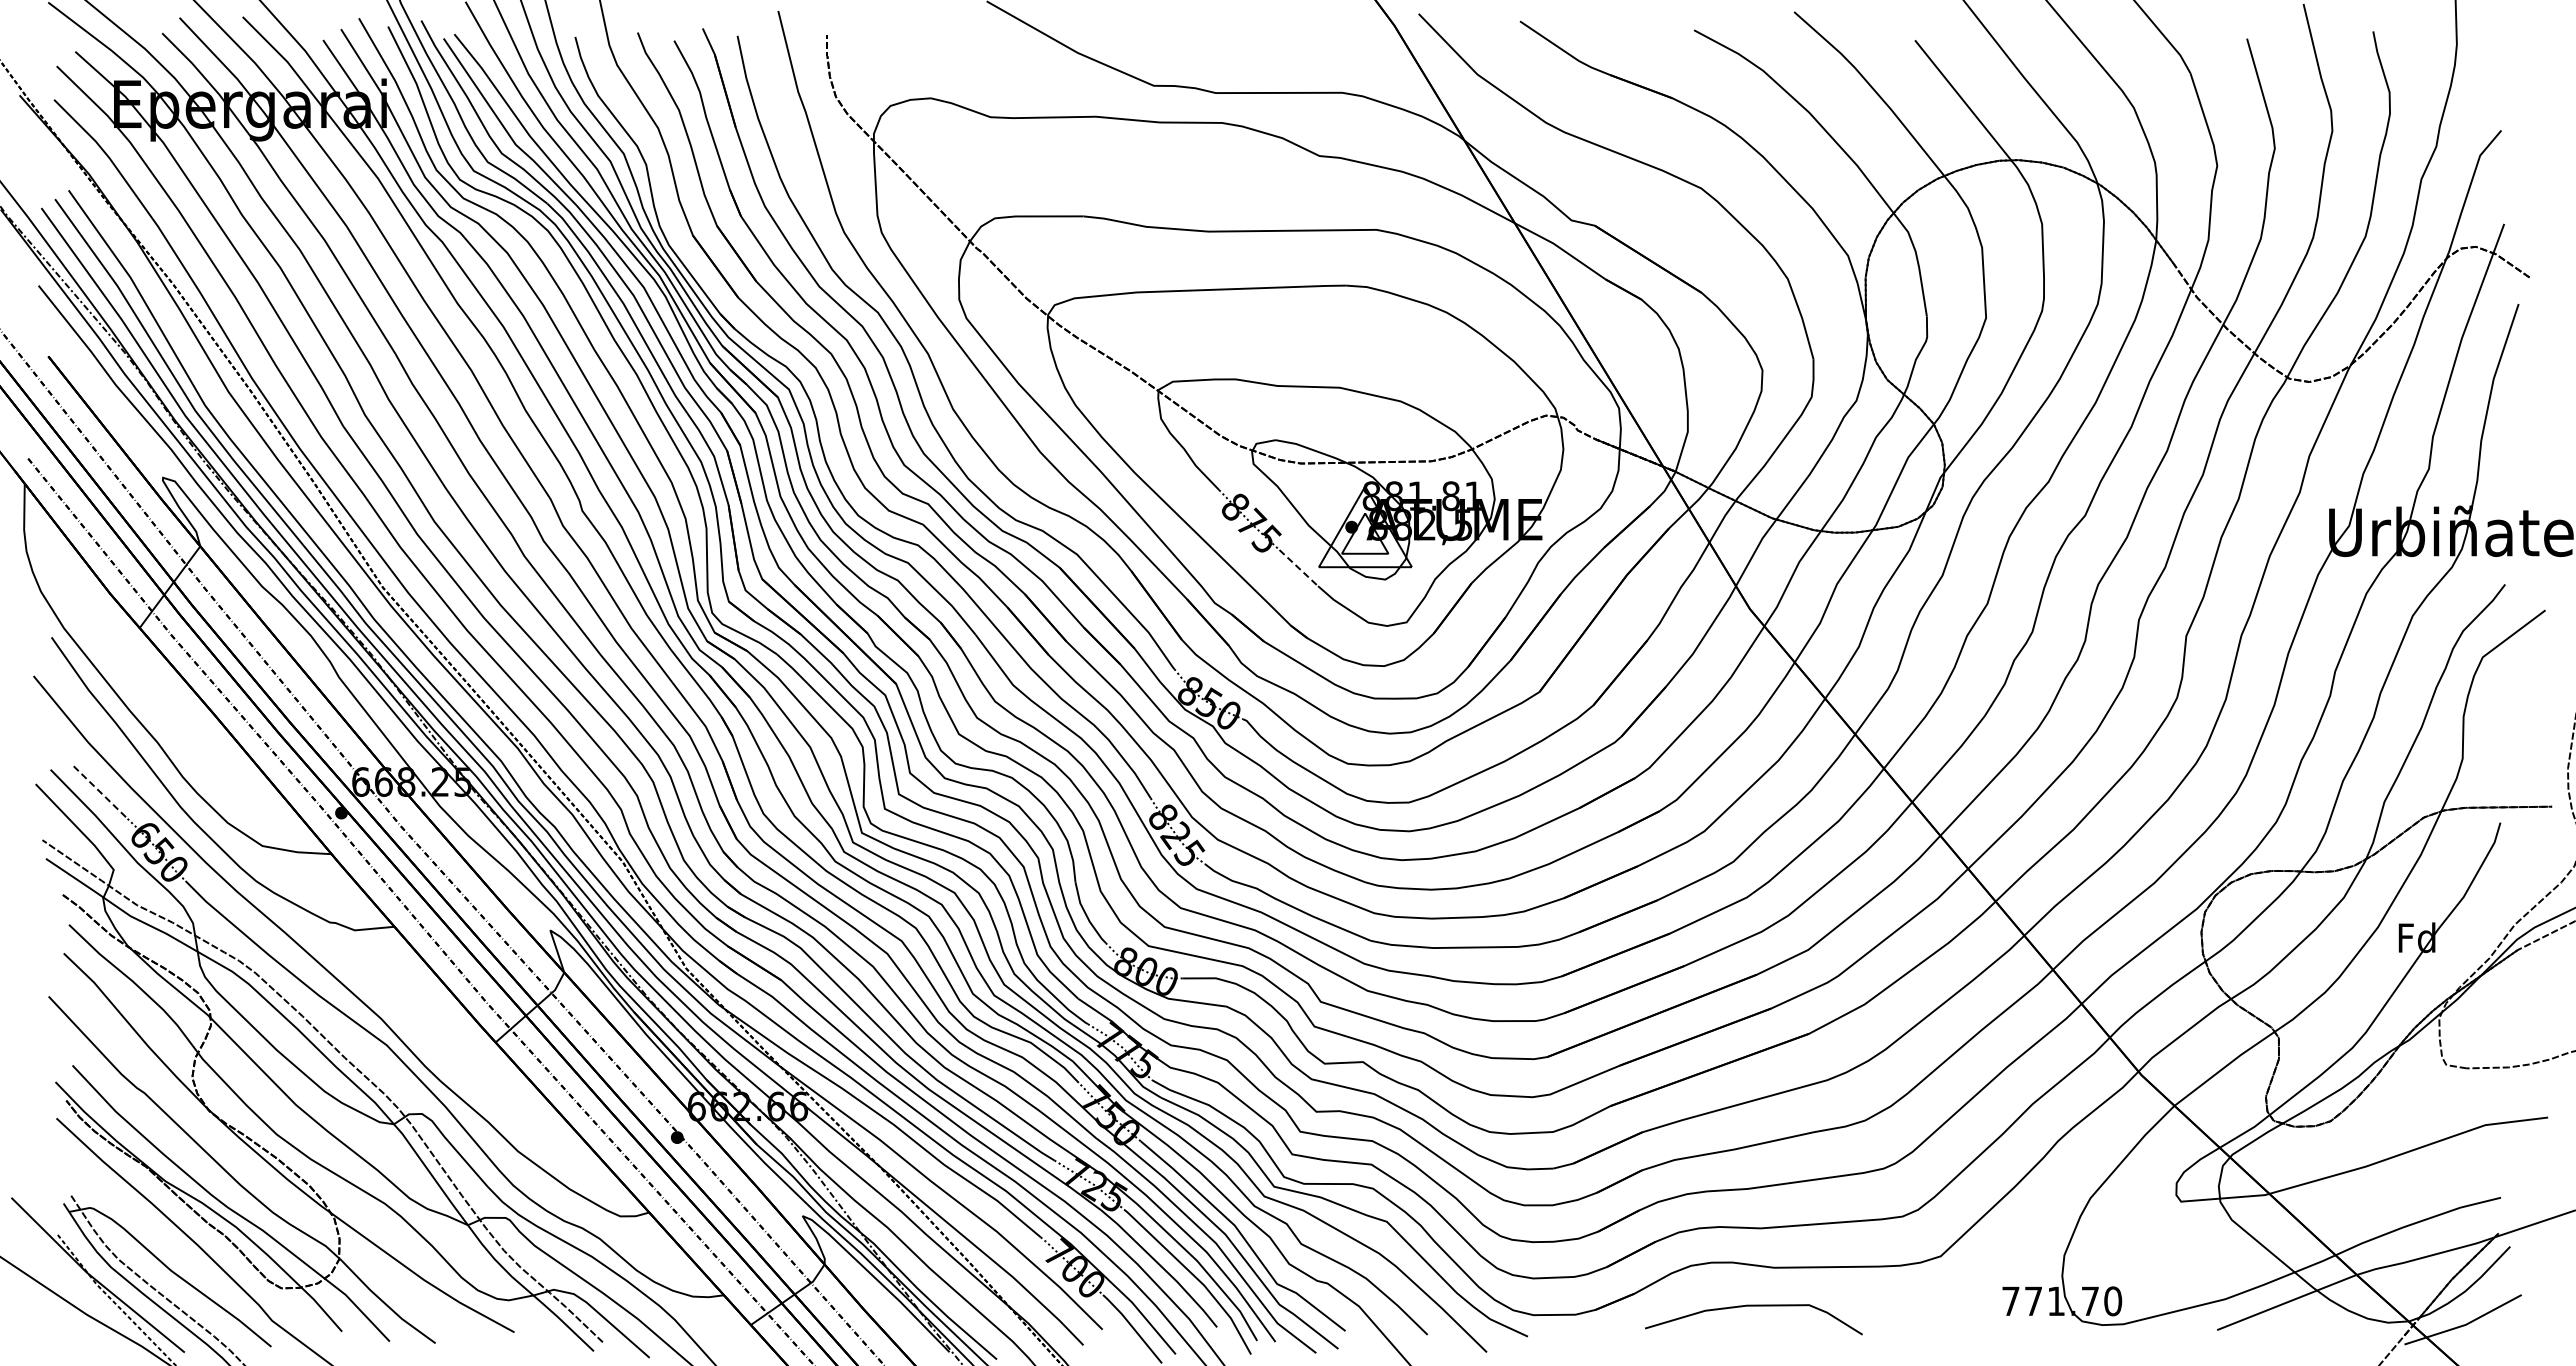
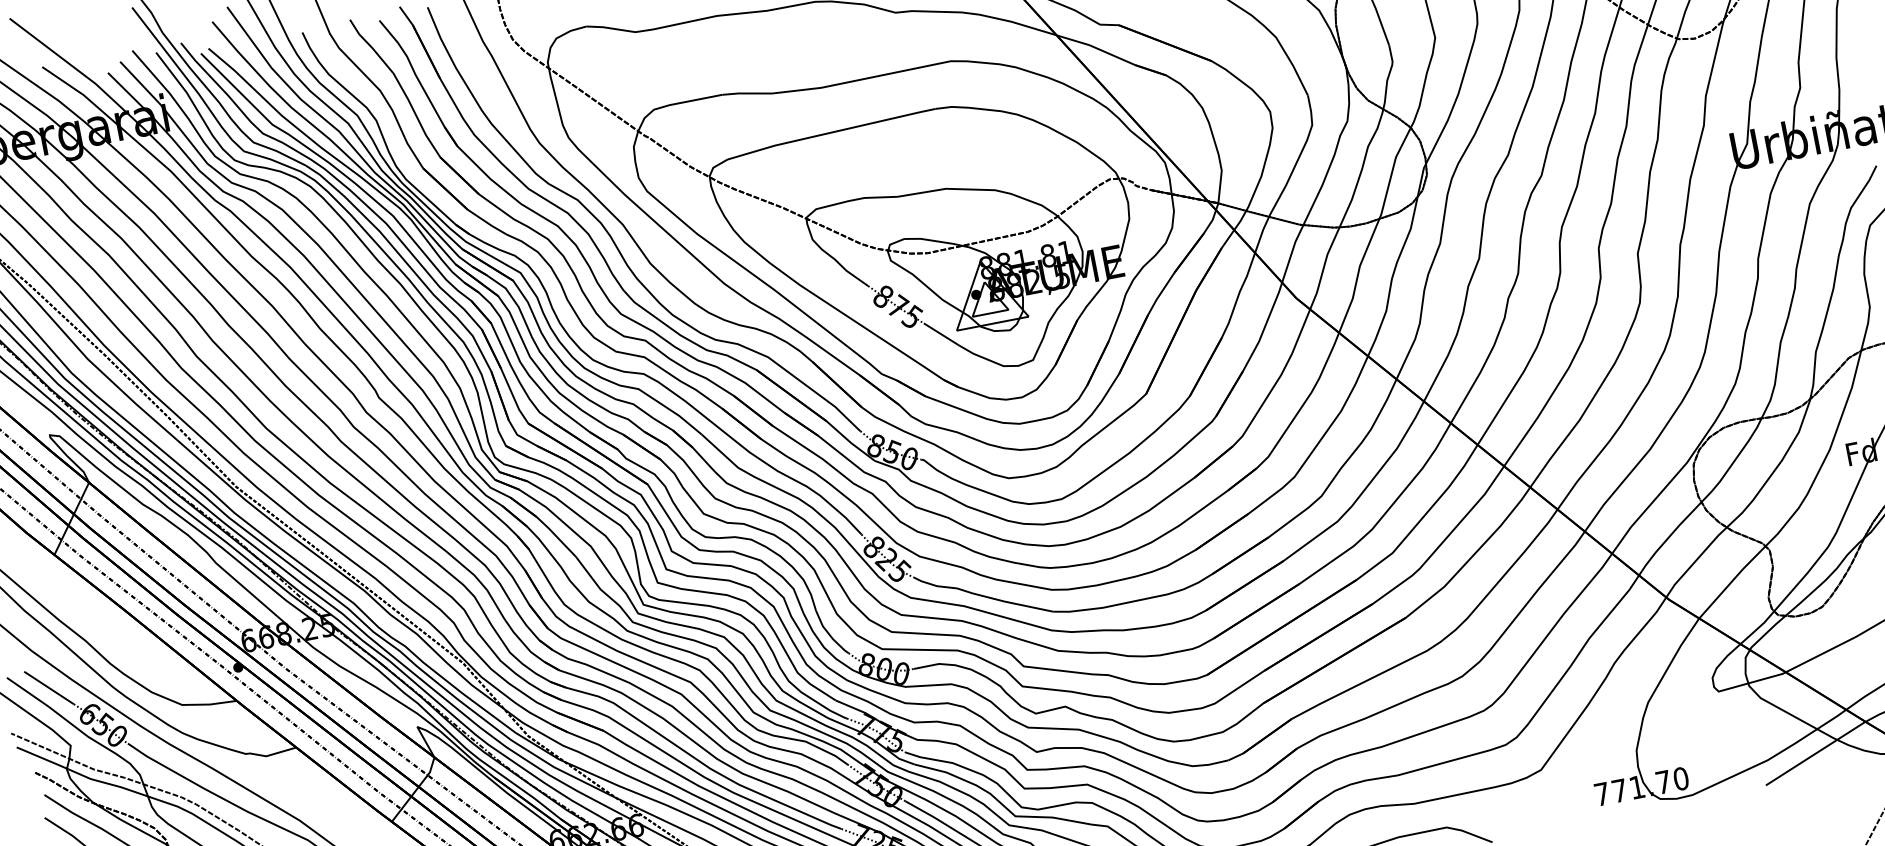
line: (1299, 568) -> (942, 334), dashed -> solid
line: (100, 792) -> (48, 687), dashed -> solid

